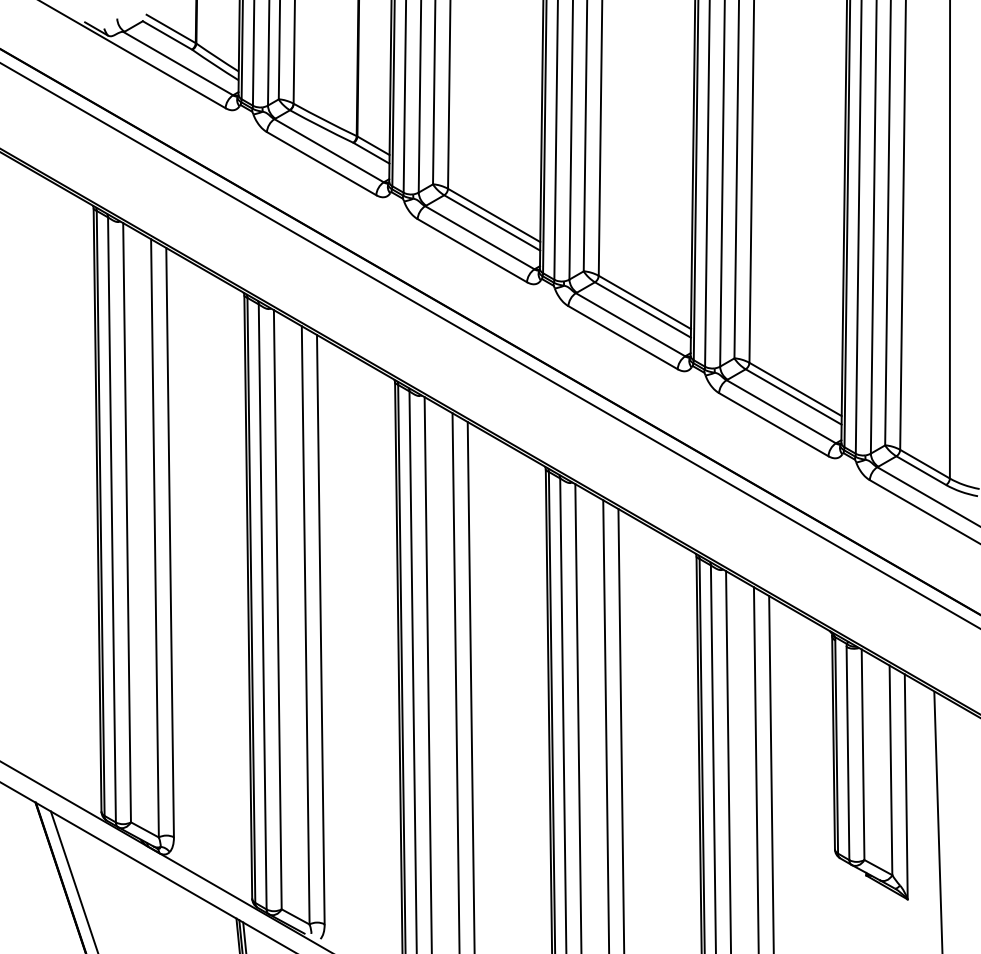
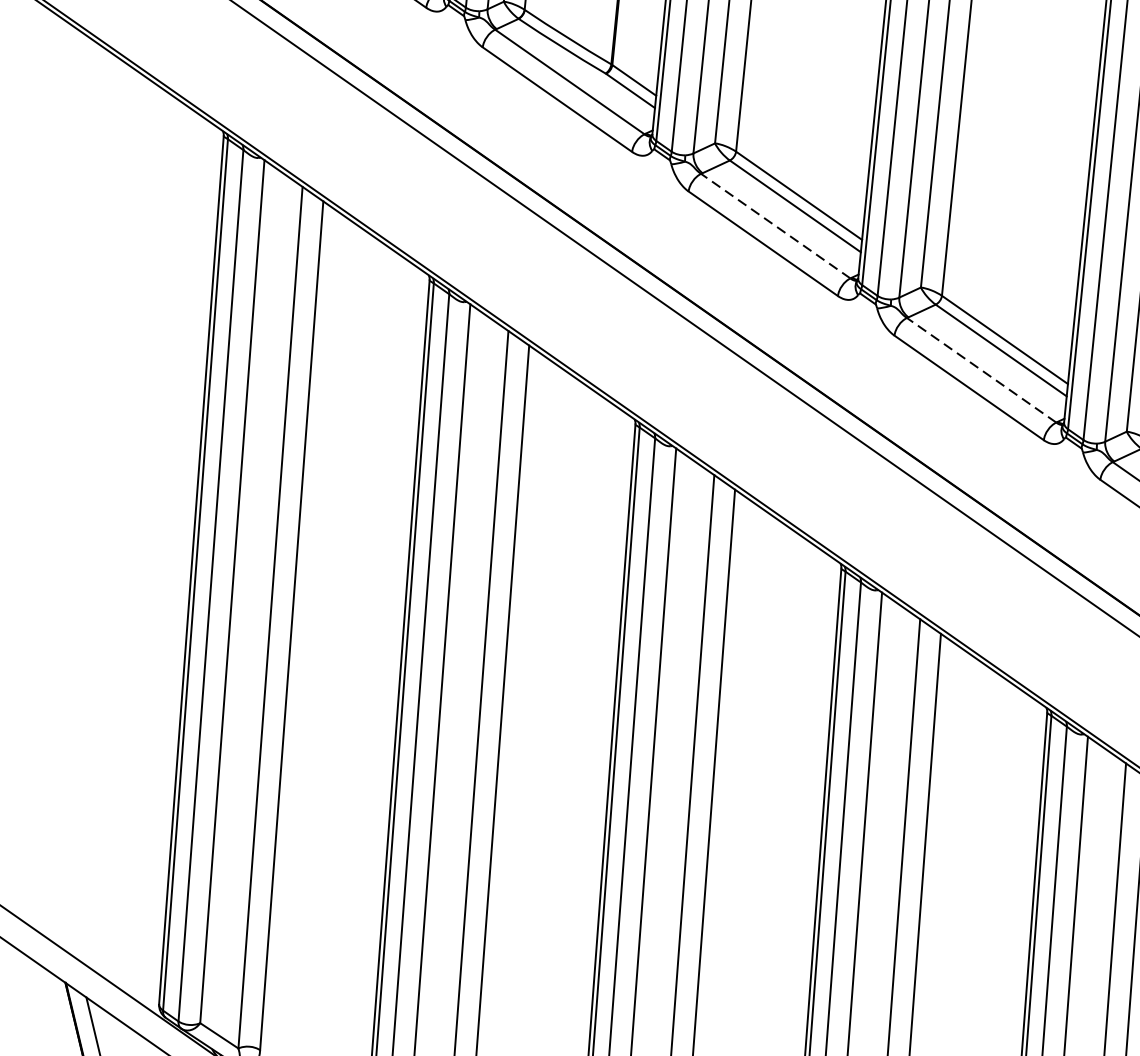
line: (479, 237) -> (775, 225), solid -> dashed
line: (630, 324) -> (981, 369), solid -> dashed

